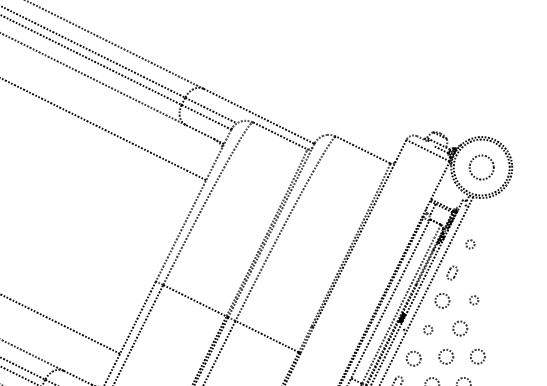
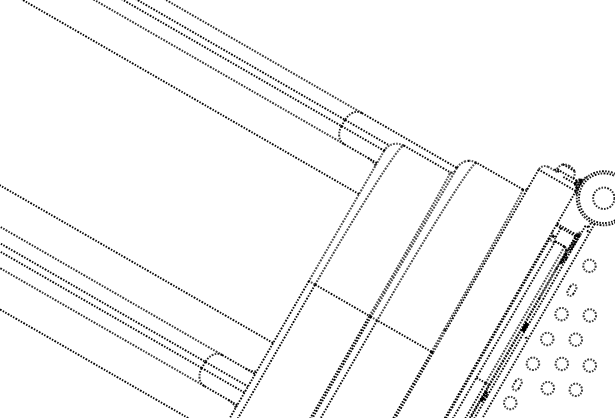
circle: (470, 244) -> (589, 265), size x1.67
circle: (473, 300) -> (589, 315), size x1.67
circle: (428, 330) -> (547, 339), size x1.67

